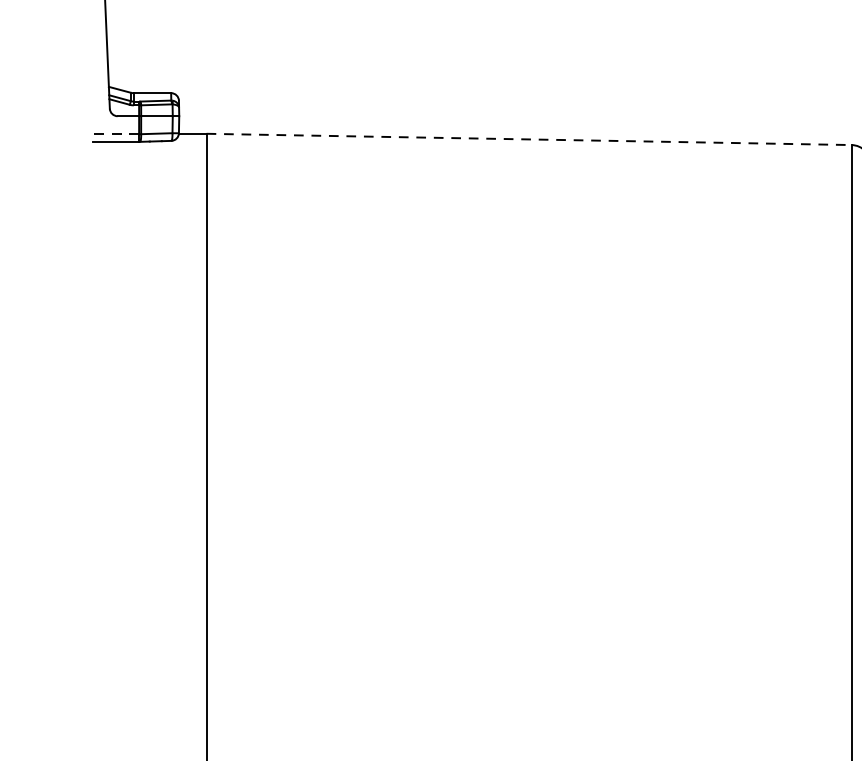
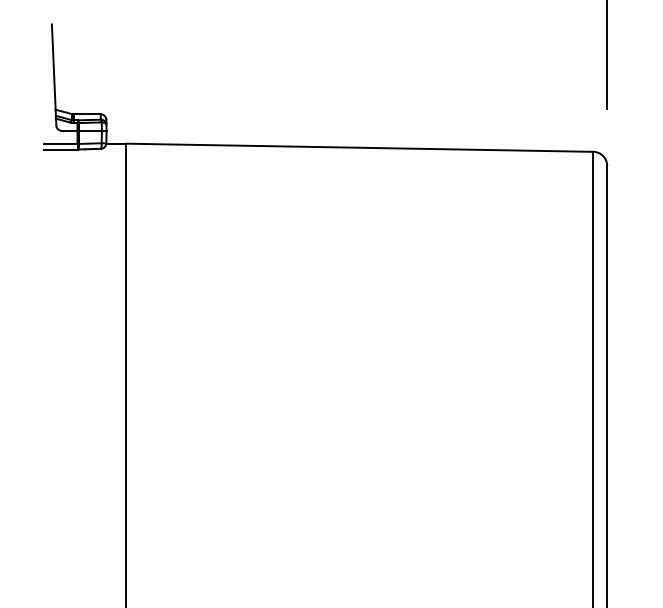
line: (115, 133) -> (60, 143), dashed -> solid
line: (528, 139) -> (359, 147), dashed -> solid

